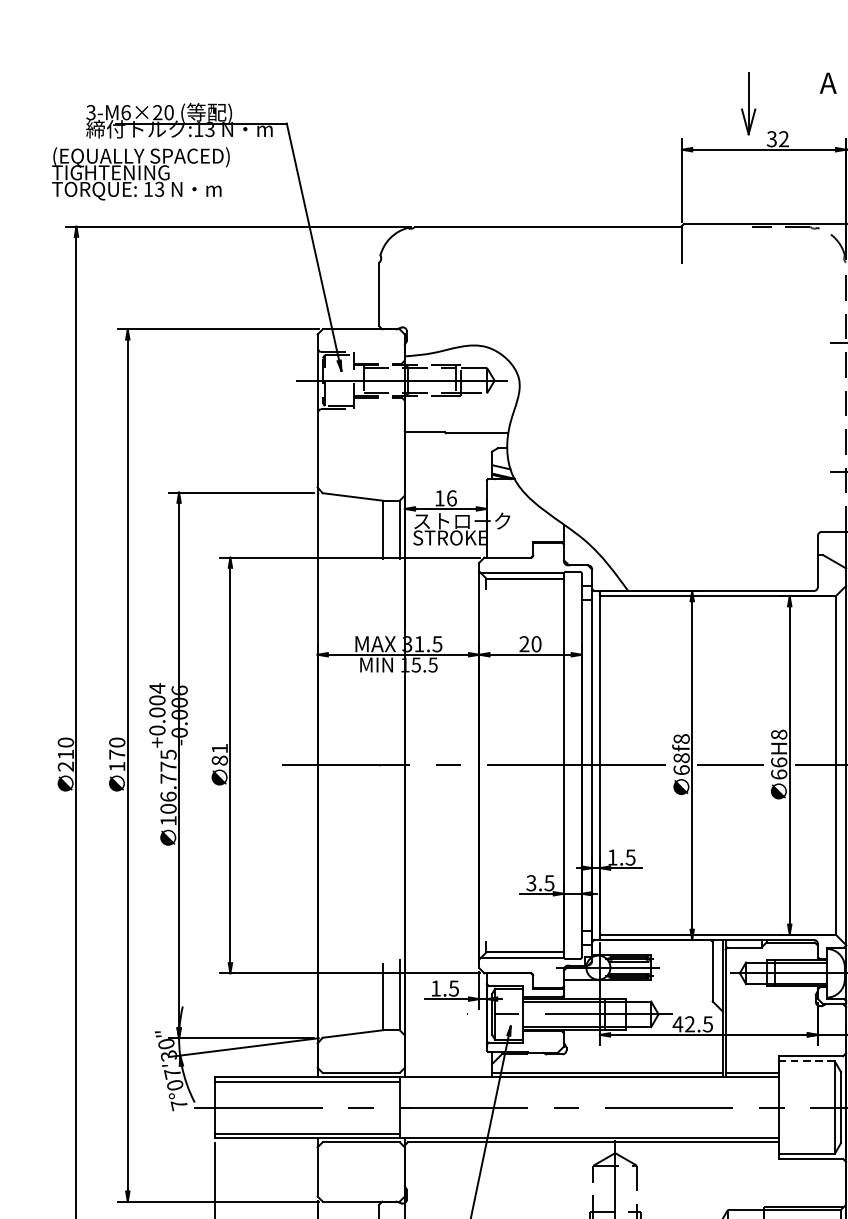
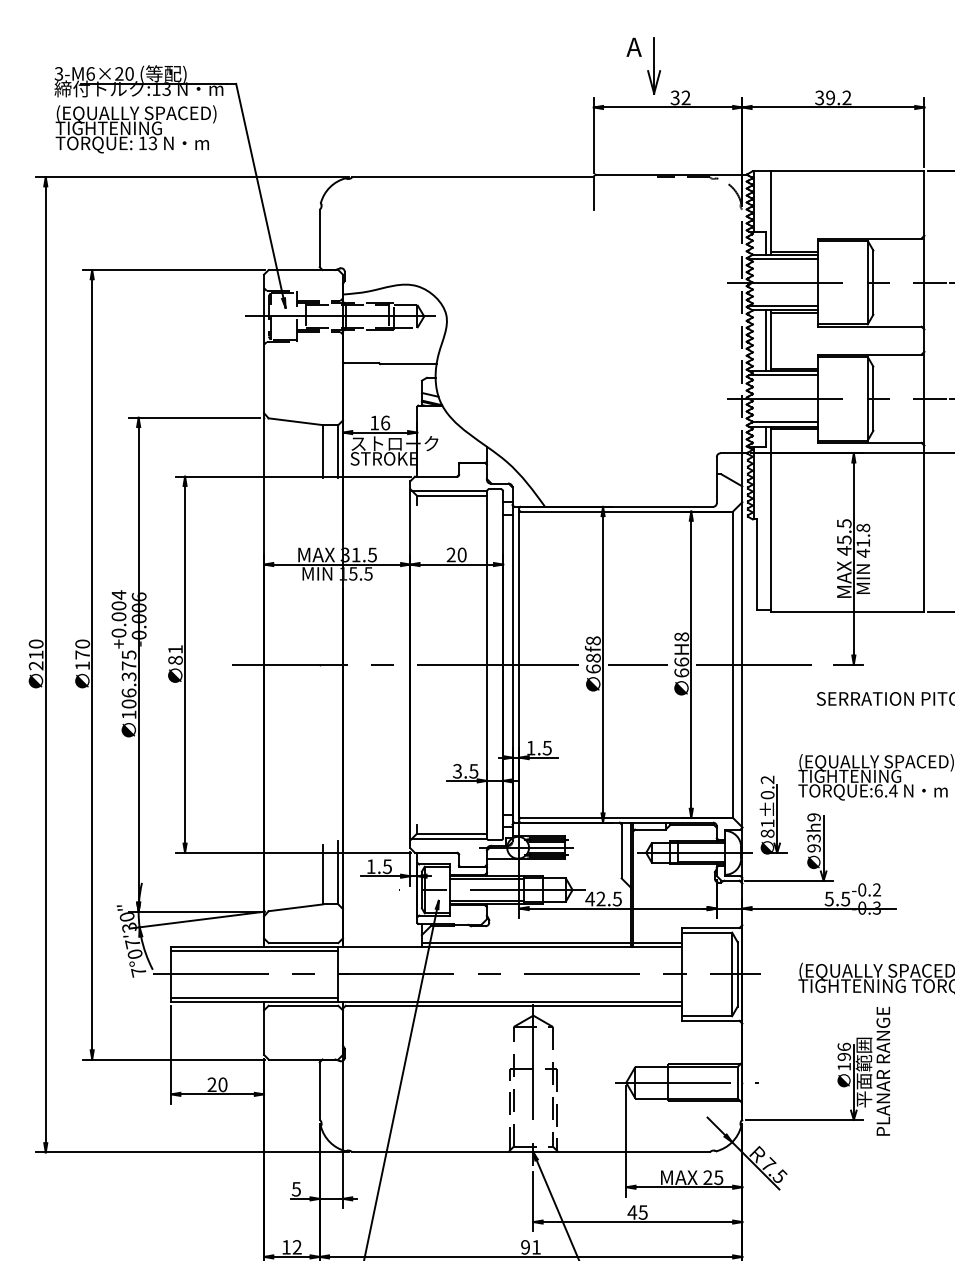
text: (827, 82) -> (633, 46), moved
text: (140, 174) -> (135, 129), moved
text: (167, 778) -> (128, 676), 106.775 -> 106.375
line: (806, 1061) -> (706, 932), dashed -> solid

